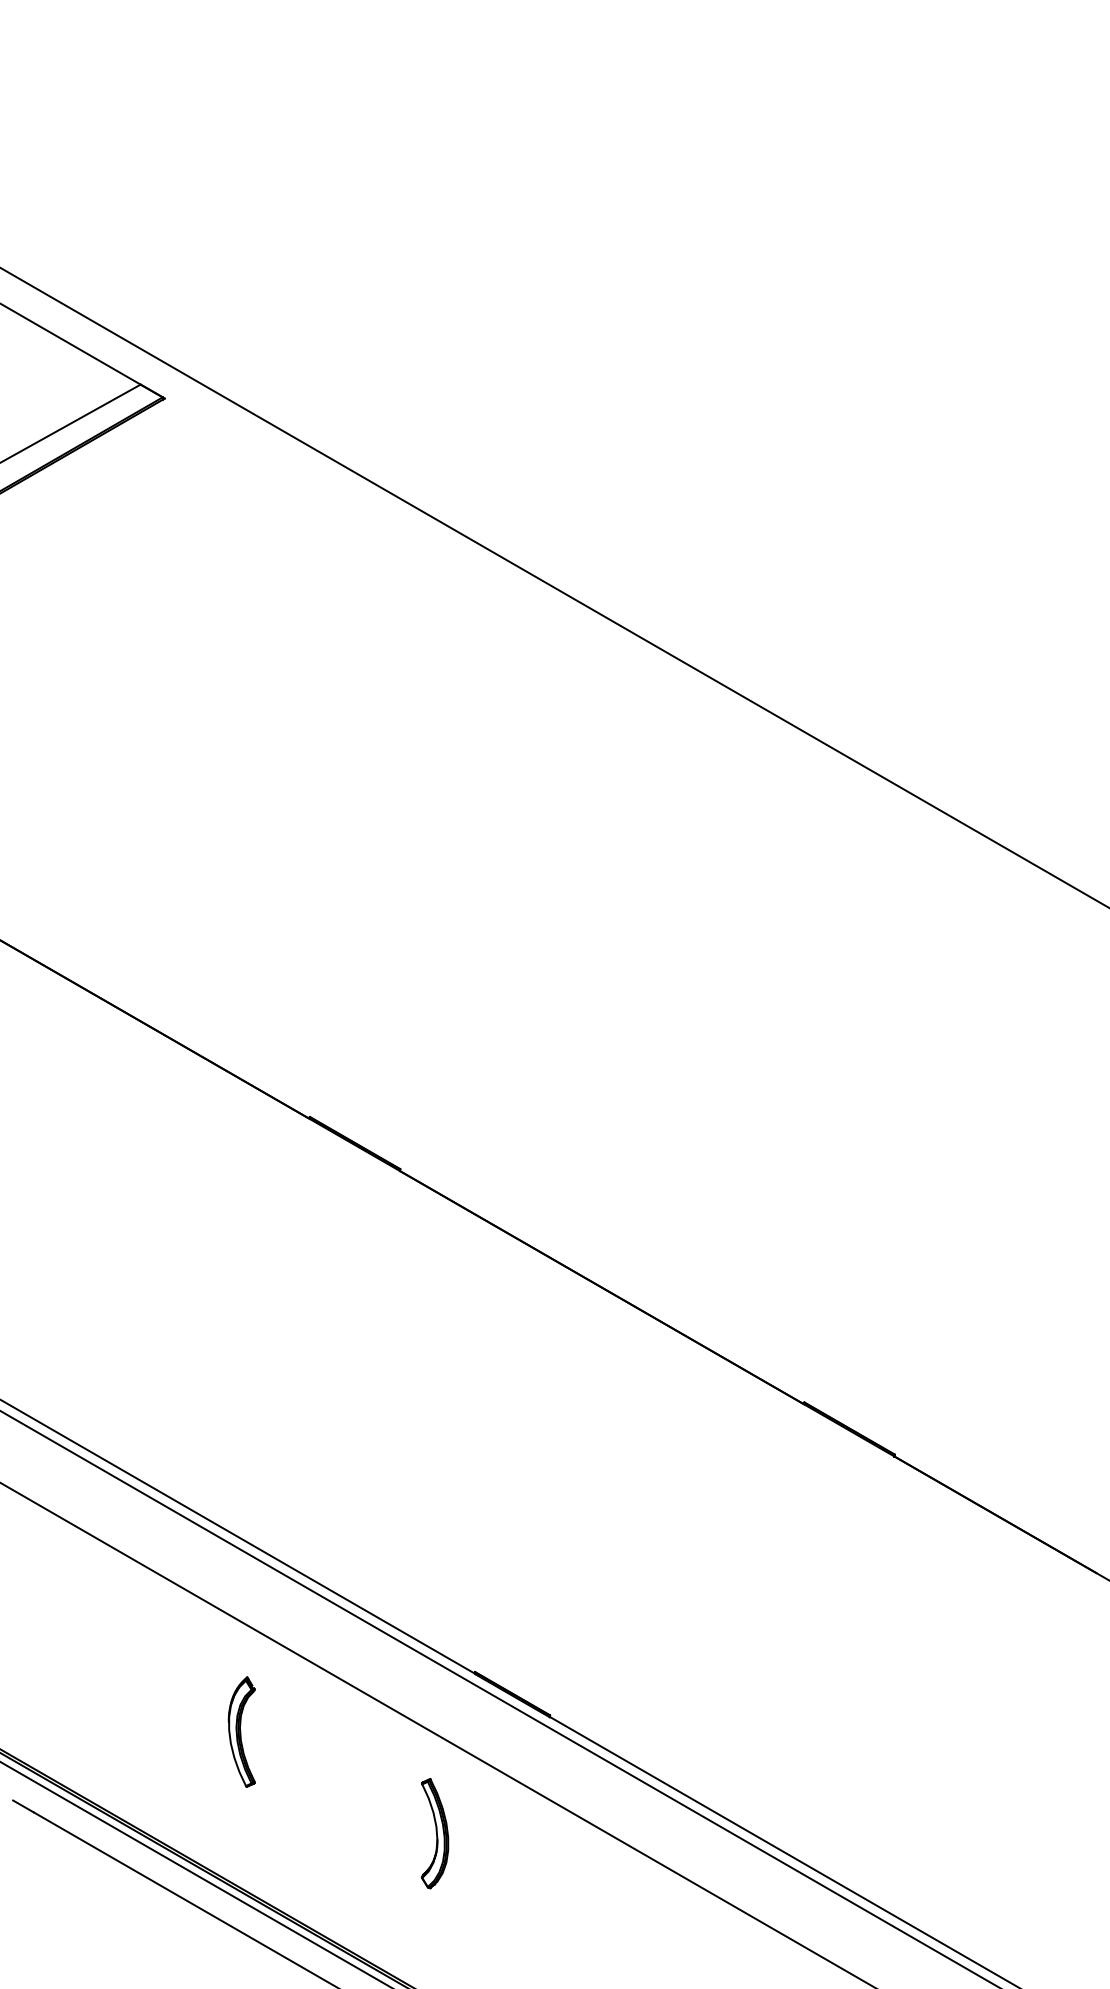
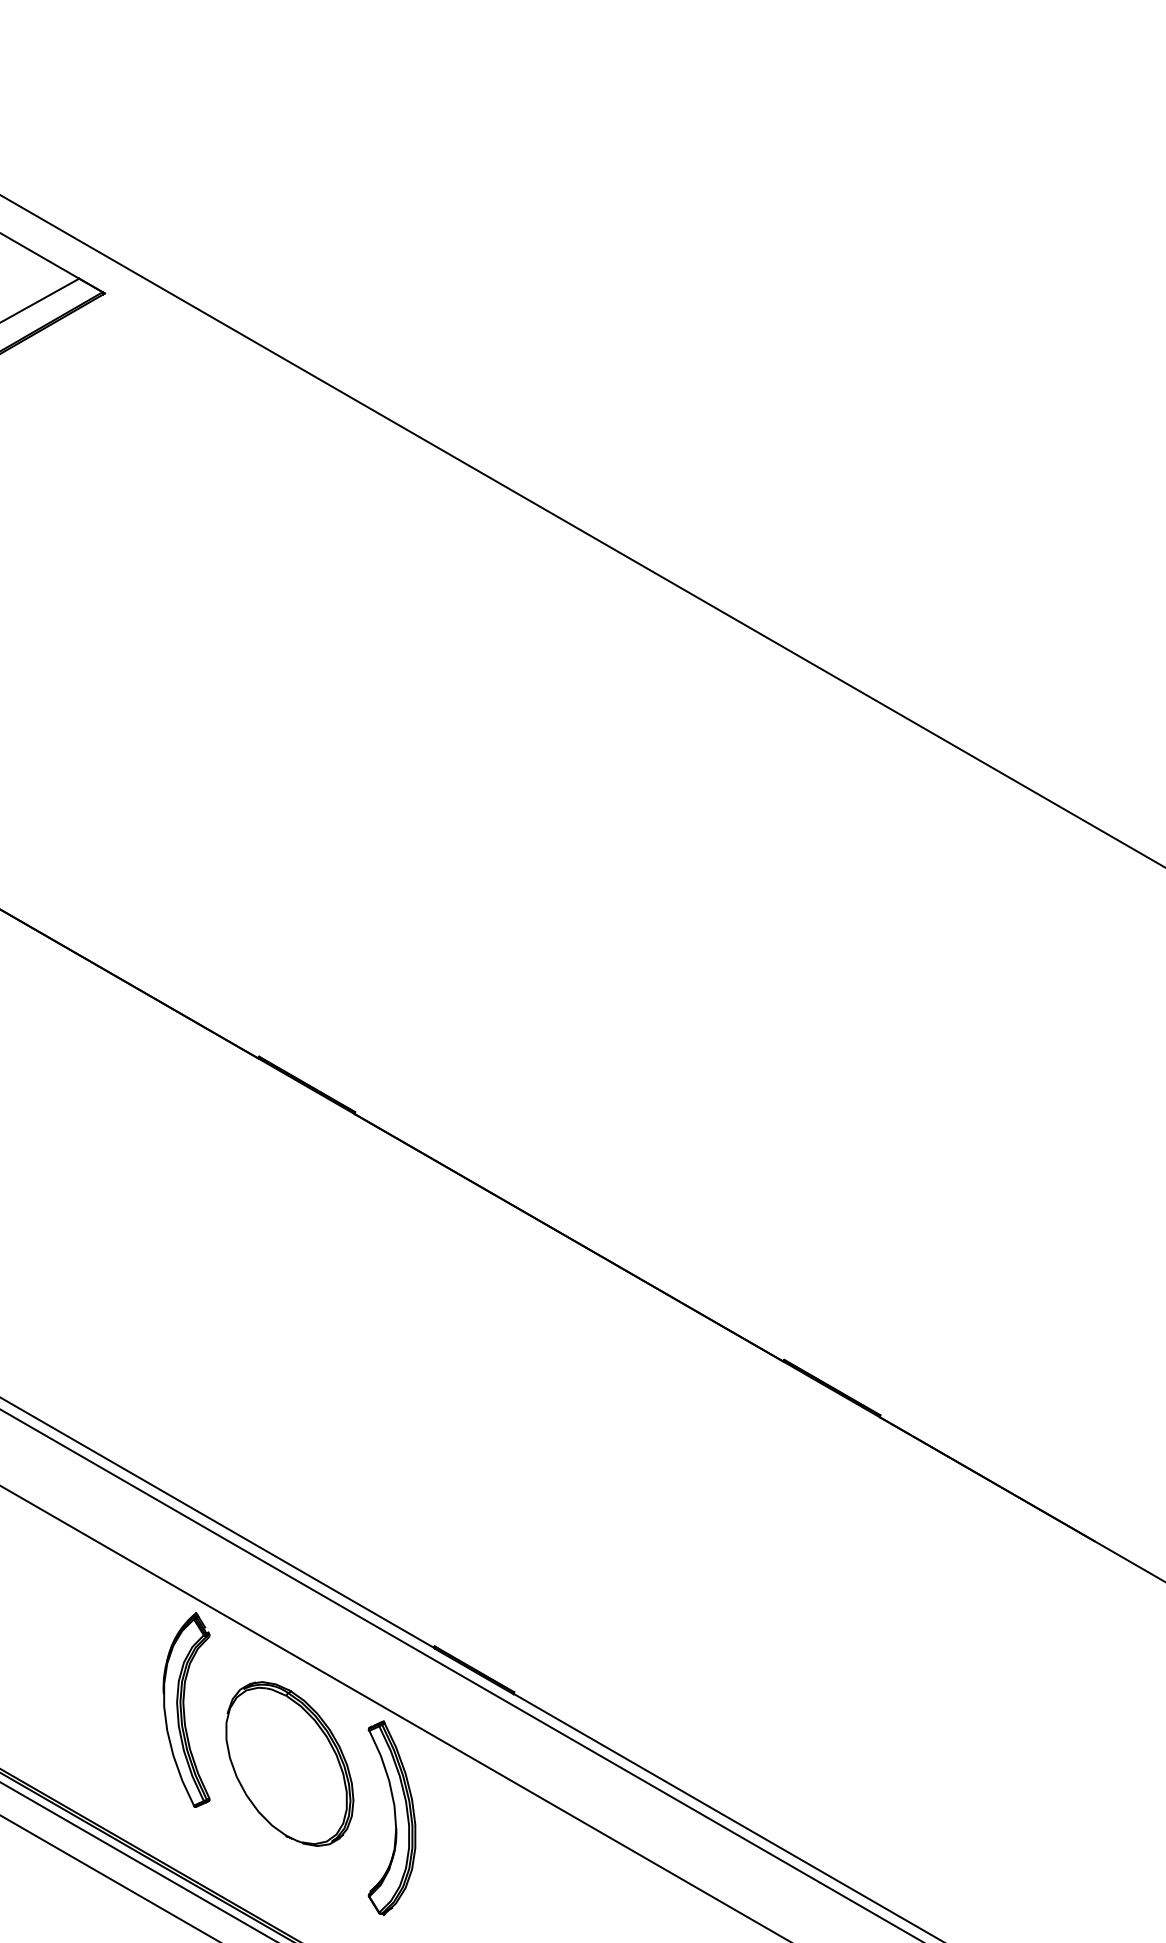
part: (241, 1731) -> (186, 1709), size x1.67
part: (338, 1782) -> (289, 1763), added
part: (434, 1833) -> (391, 1817), size x1.67

